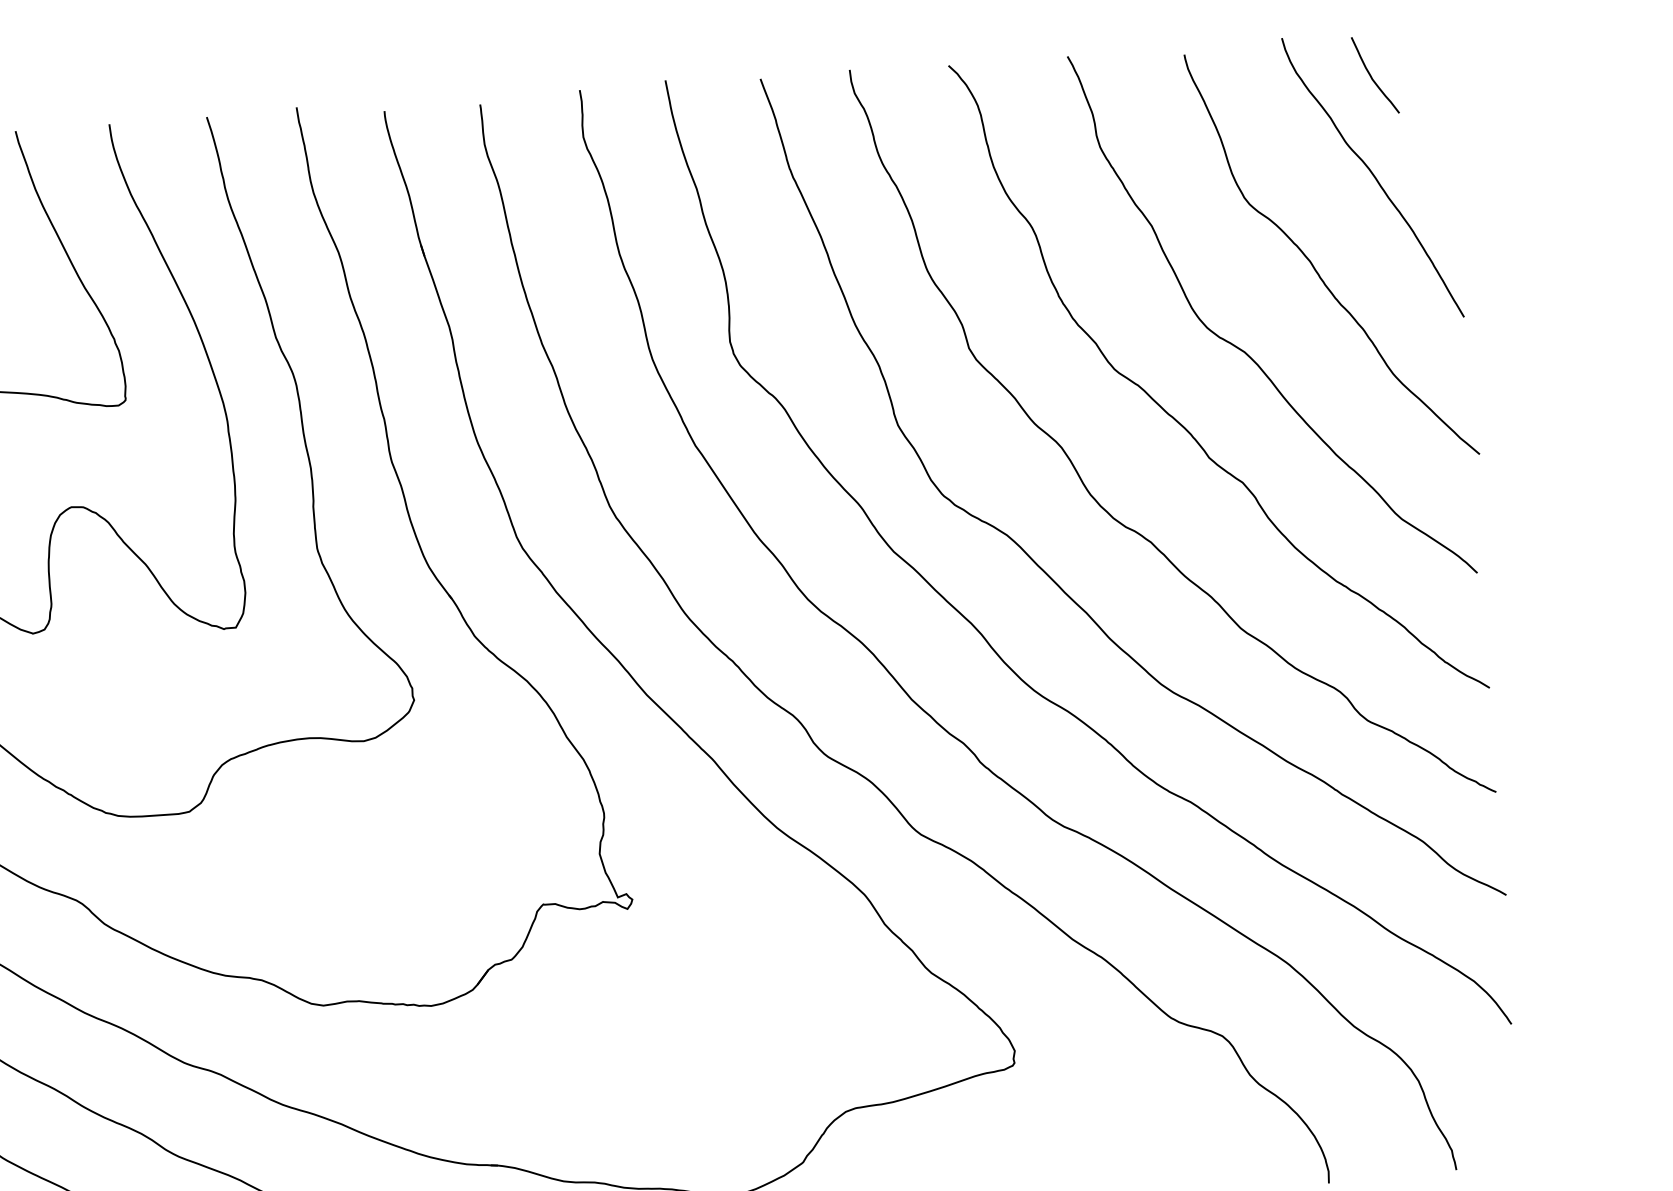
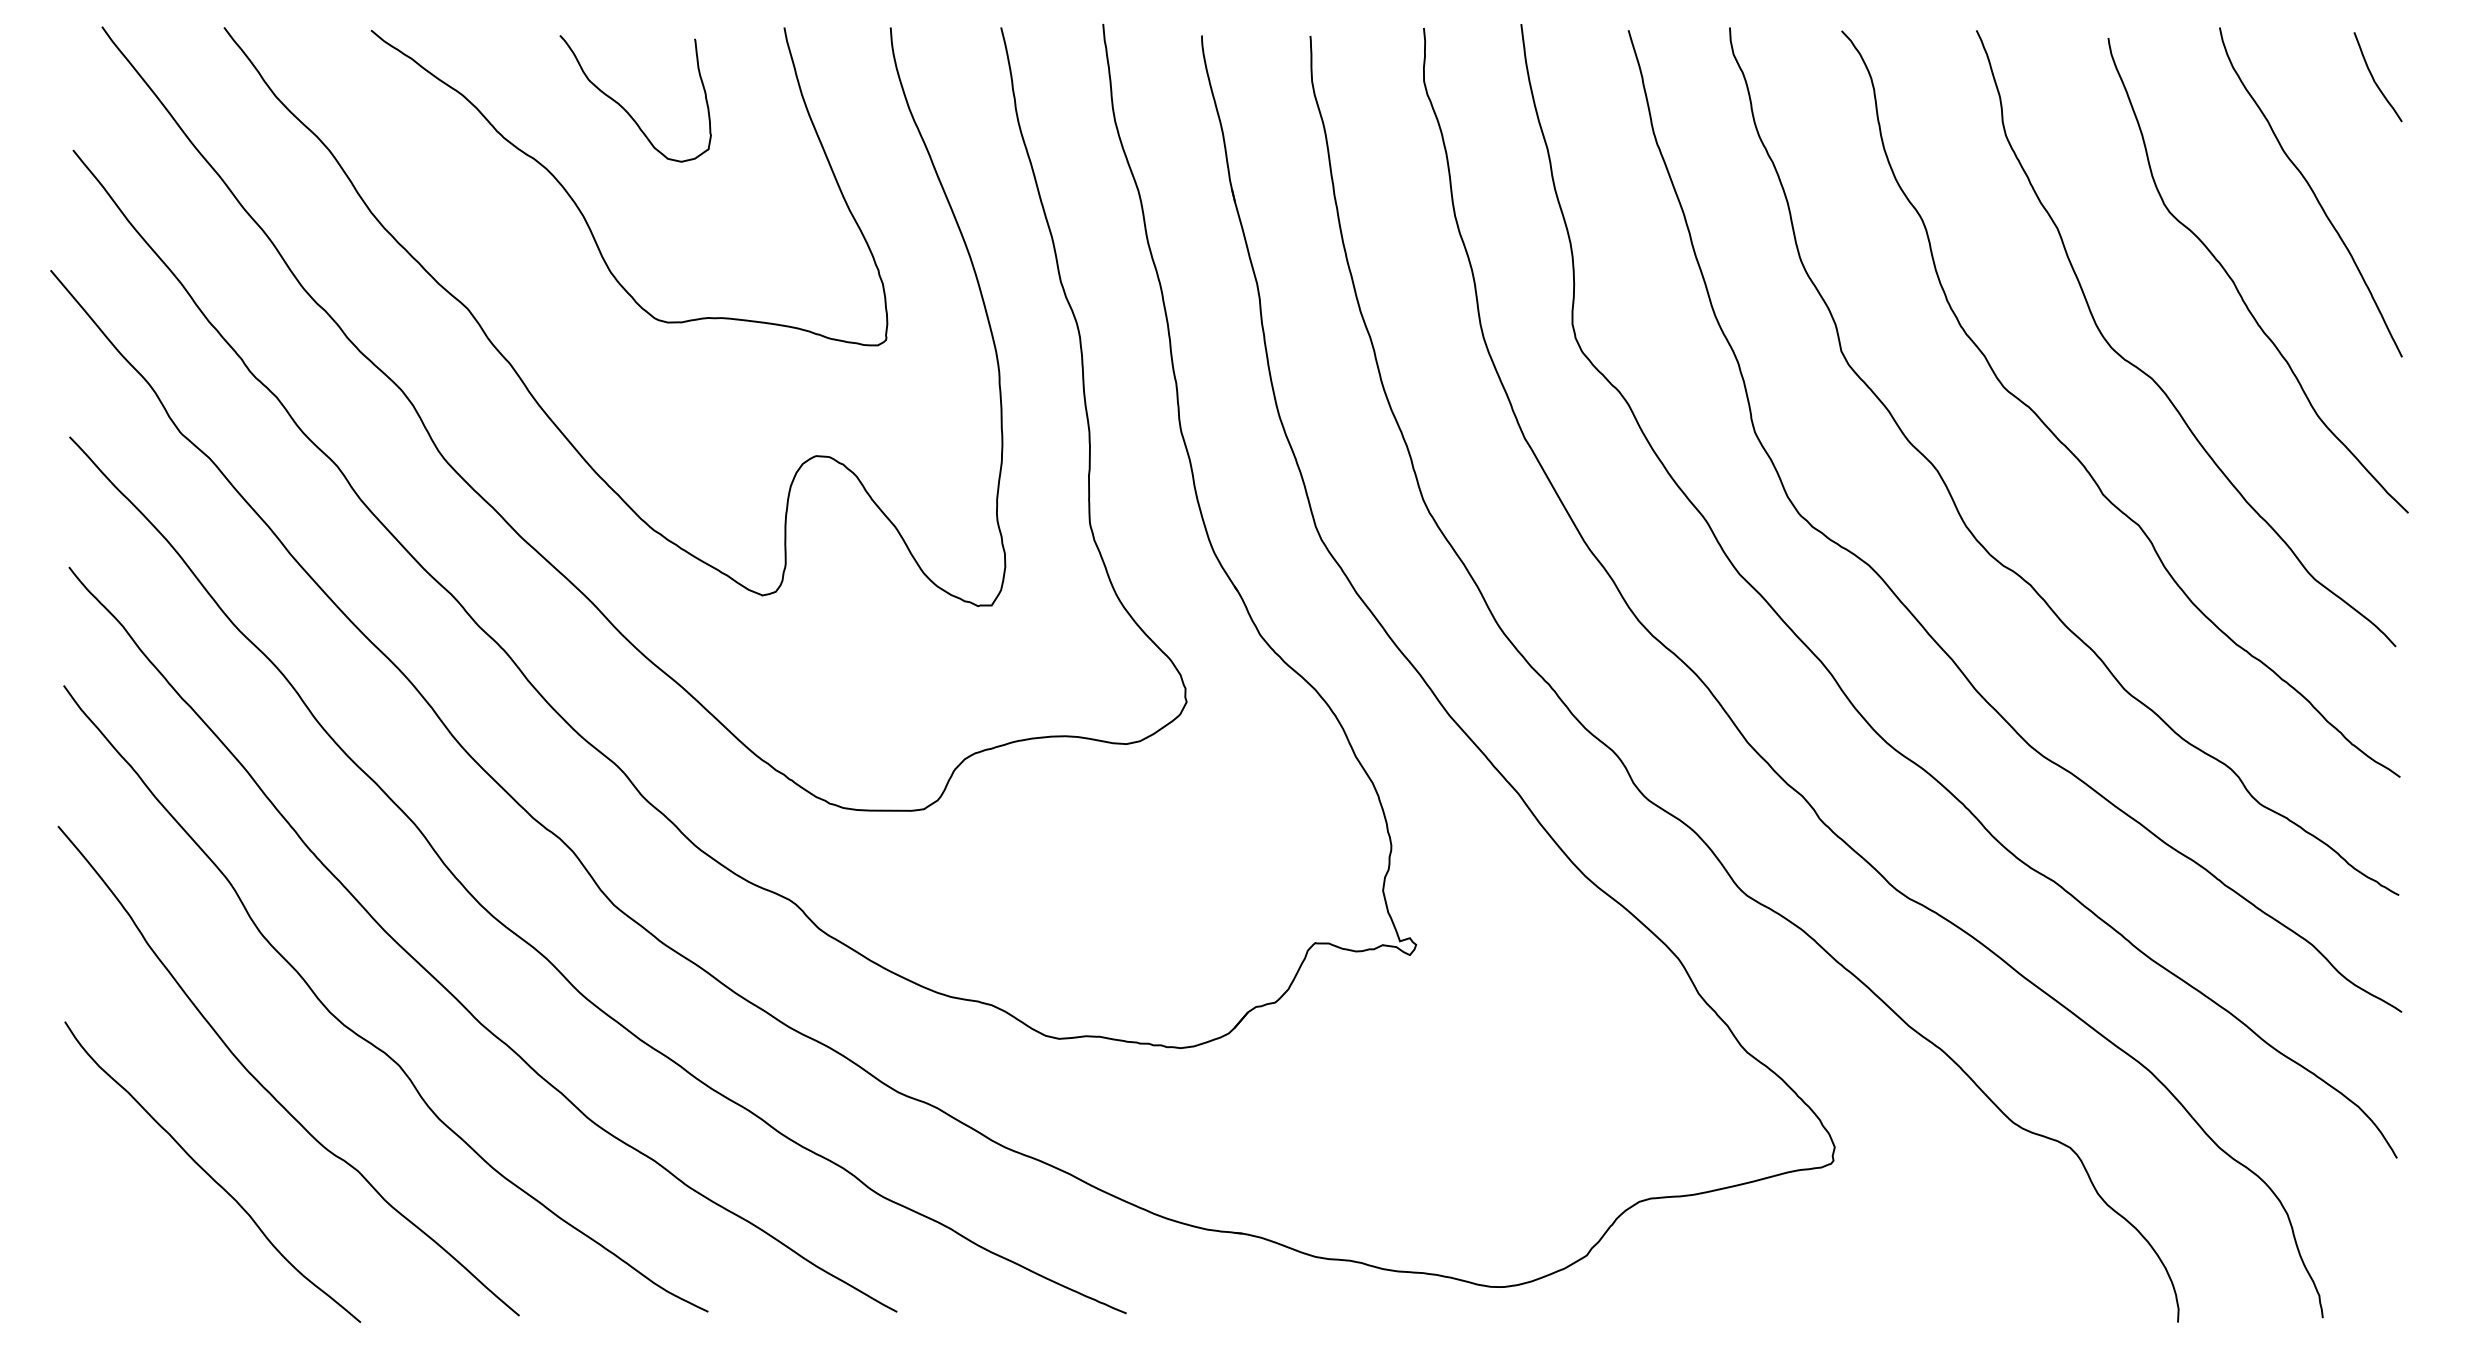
curve: (1372, 76) -> (2374, 78), moved

